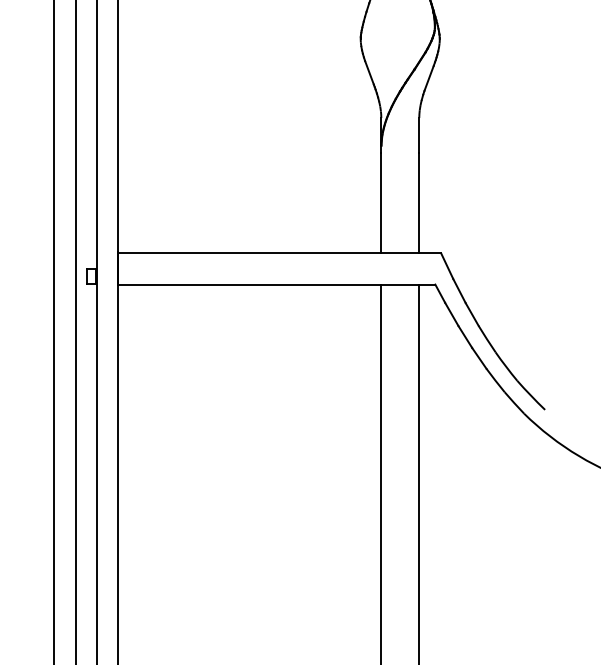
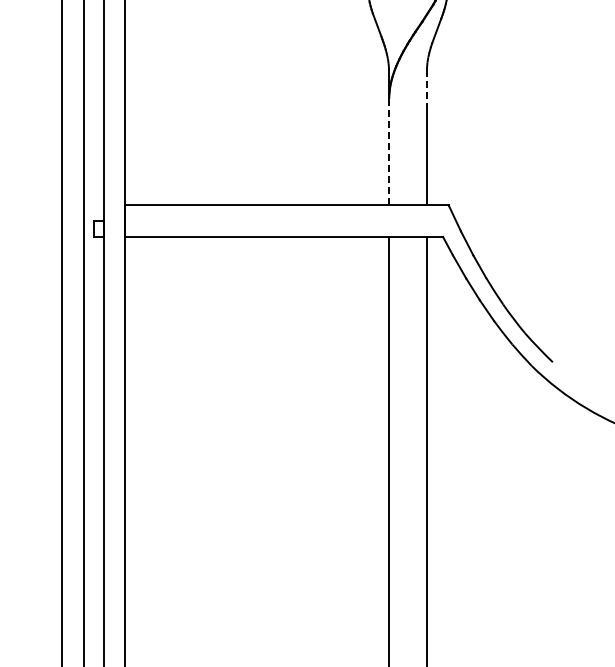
line: (418, 136) -> (426, 88), solid -> dashed
line: (380, 202) -> (388, 154), solid -> dashed

